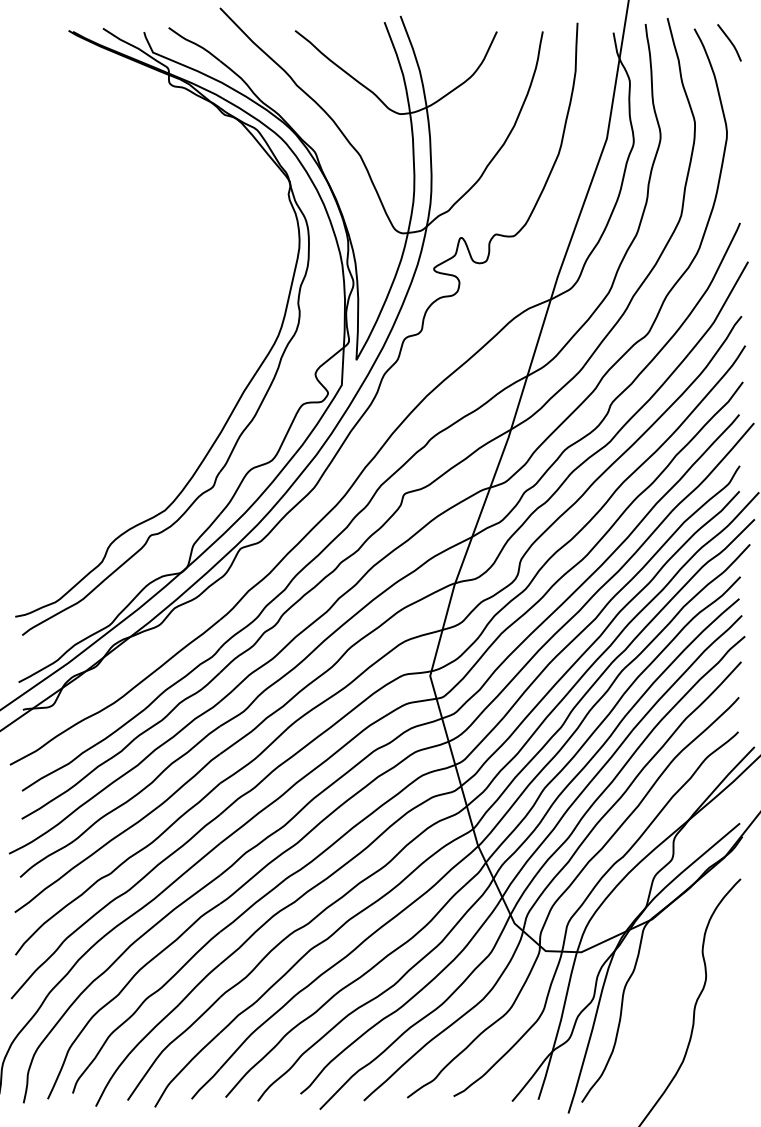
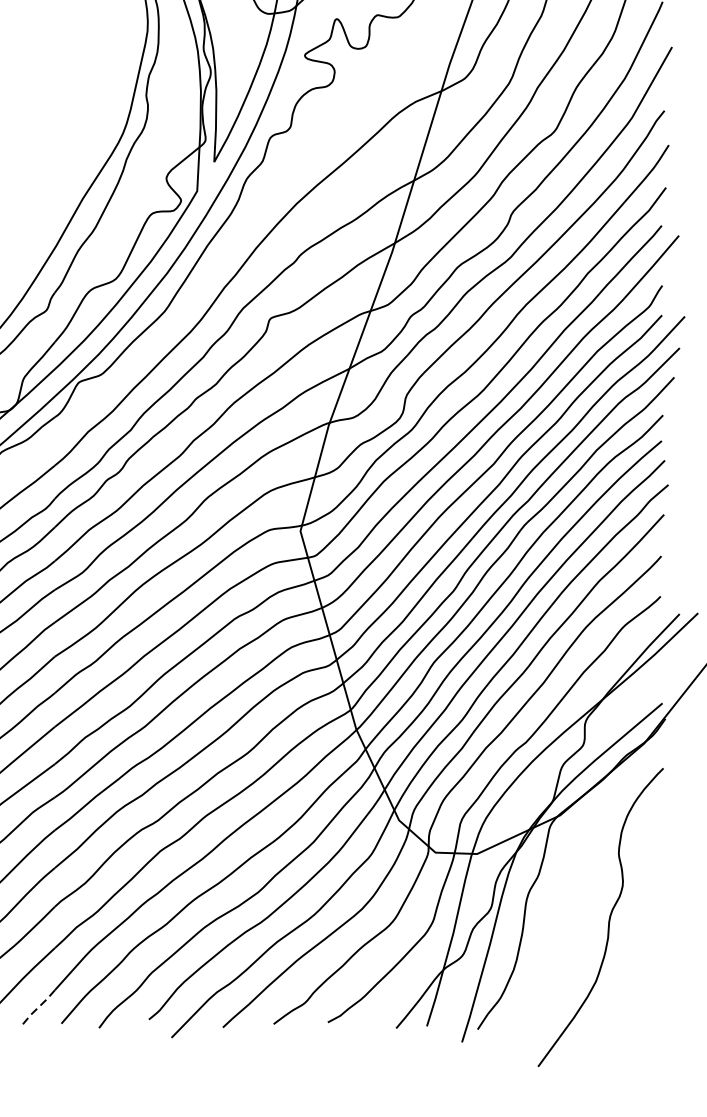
line: (205, 1083) -> (37, 1007), solid -> dashed

